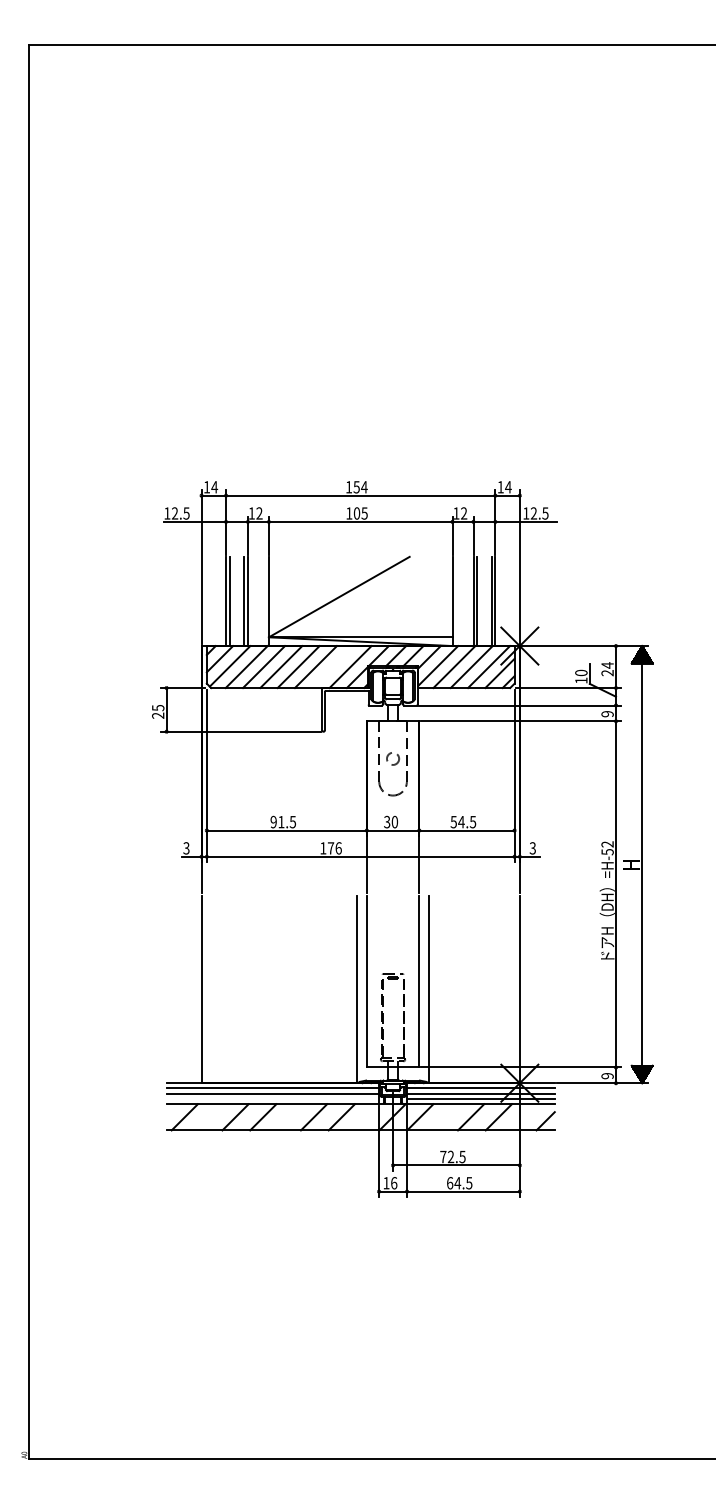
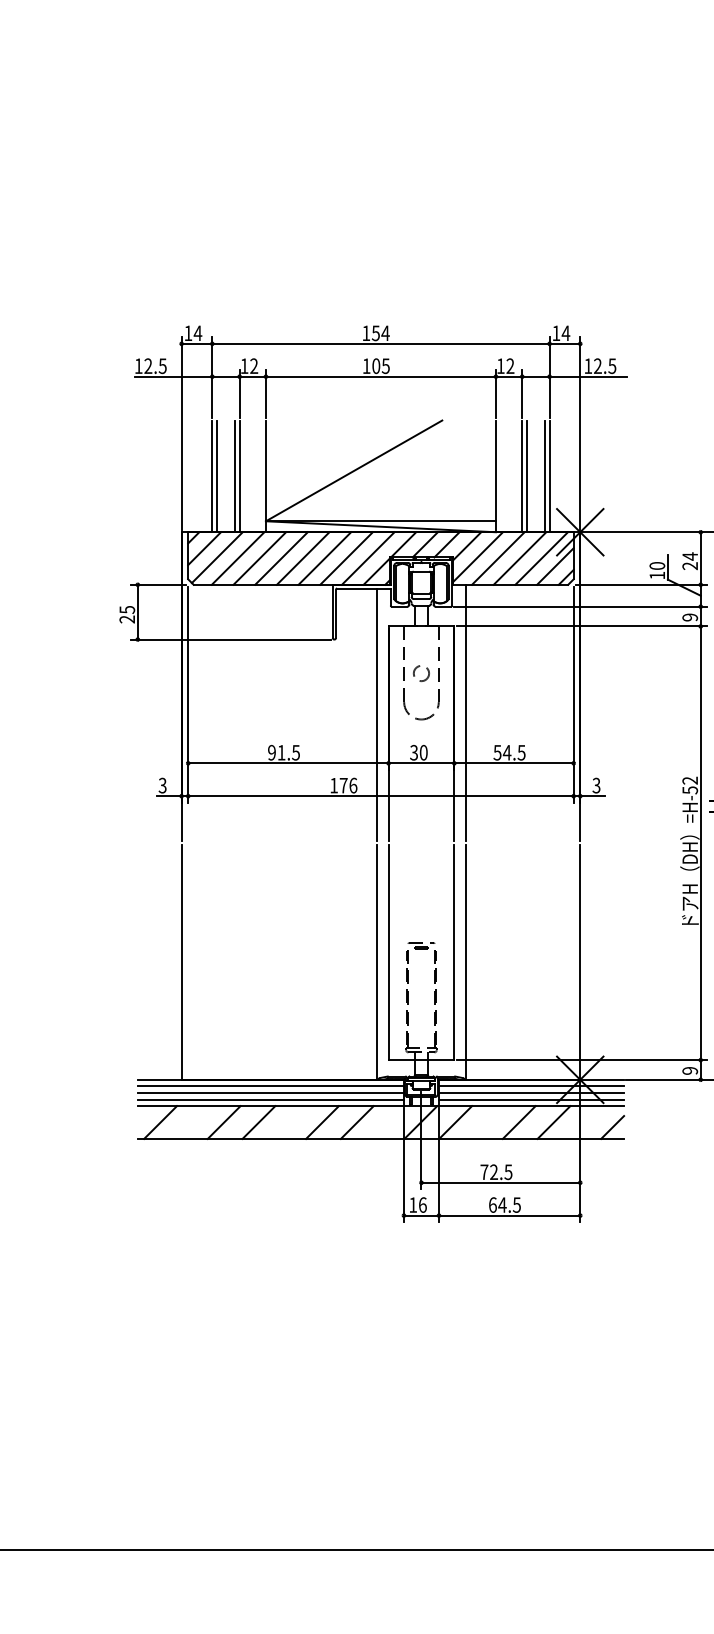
line: (333, 667) -> (346, 559), added
line: (428, 790) -> (465, 713), added
line: (357, 791) -> (376, 714), added
line: (272, 1098) -> (270, 1098), added

